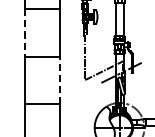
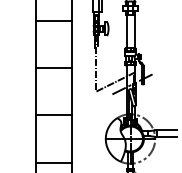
line: (24, 32) -> (36, 44), dashed -> solid
line: (60, 80) -> (71, 91), dashed -> solid

